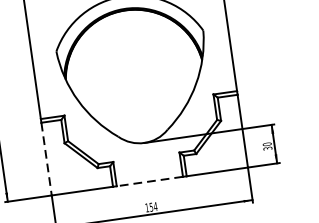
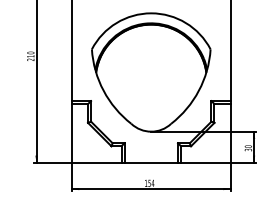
line: (47, 159) -> (72, 133), dashed -> solid
line: (150, 181) -> (151, 162), dashed -> solid

